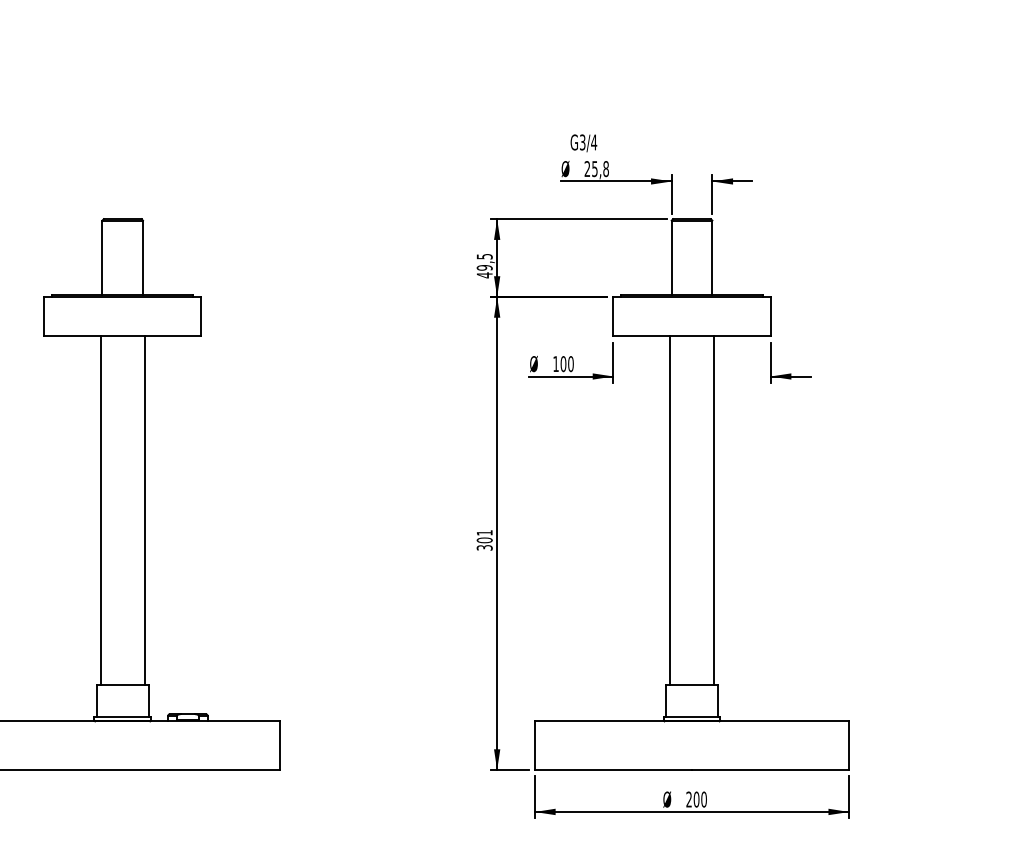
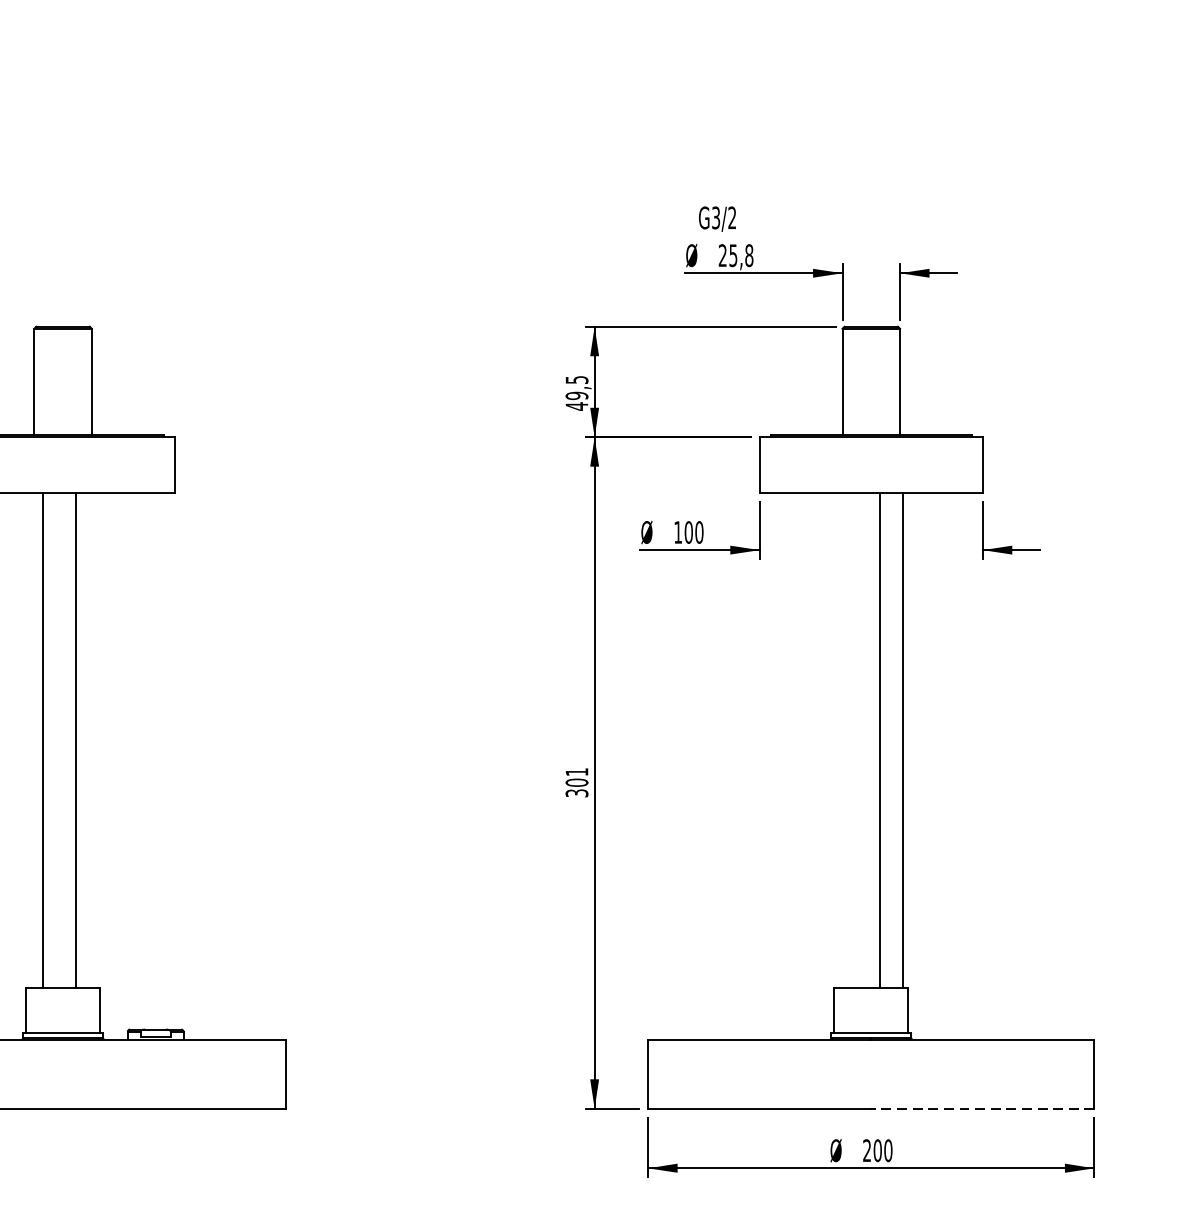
text: (594, 142) -> (732, 217), G3/4 -> G3/2
line: (100, 510) -> (75, 740), moved
line: (144, 510) -> (42, 740), moved
line: (670, 510) -> (880, 740), moved
line: (770, 770) -> (982, 1109), solid -> dashed

